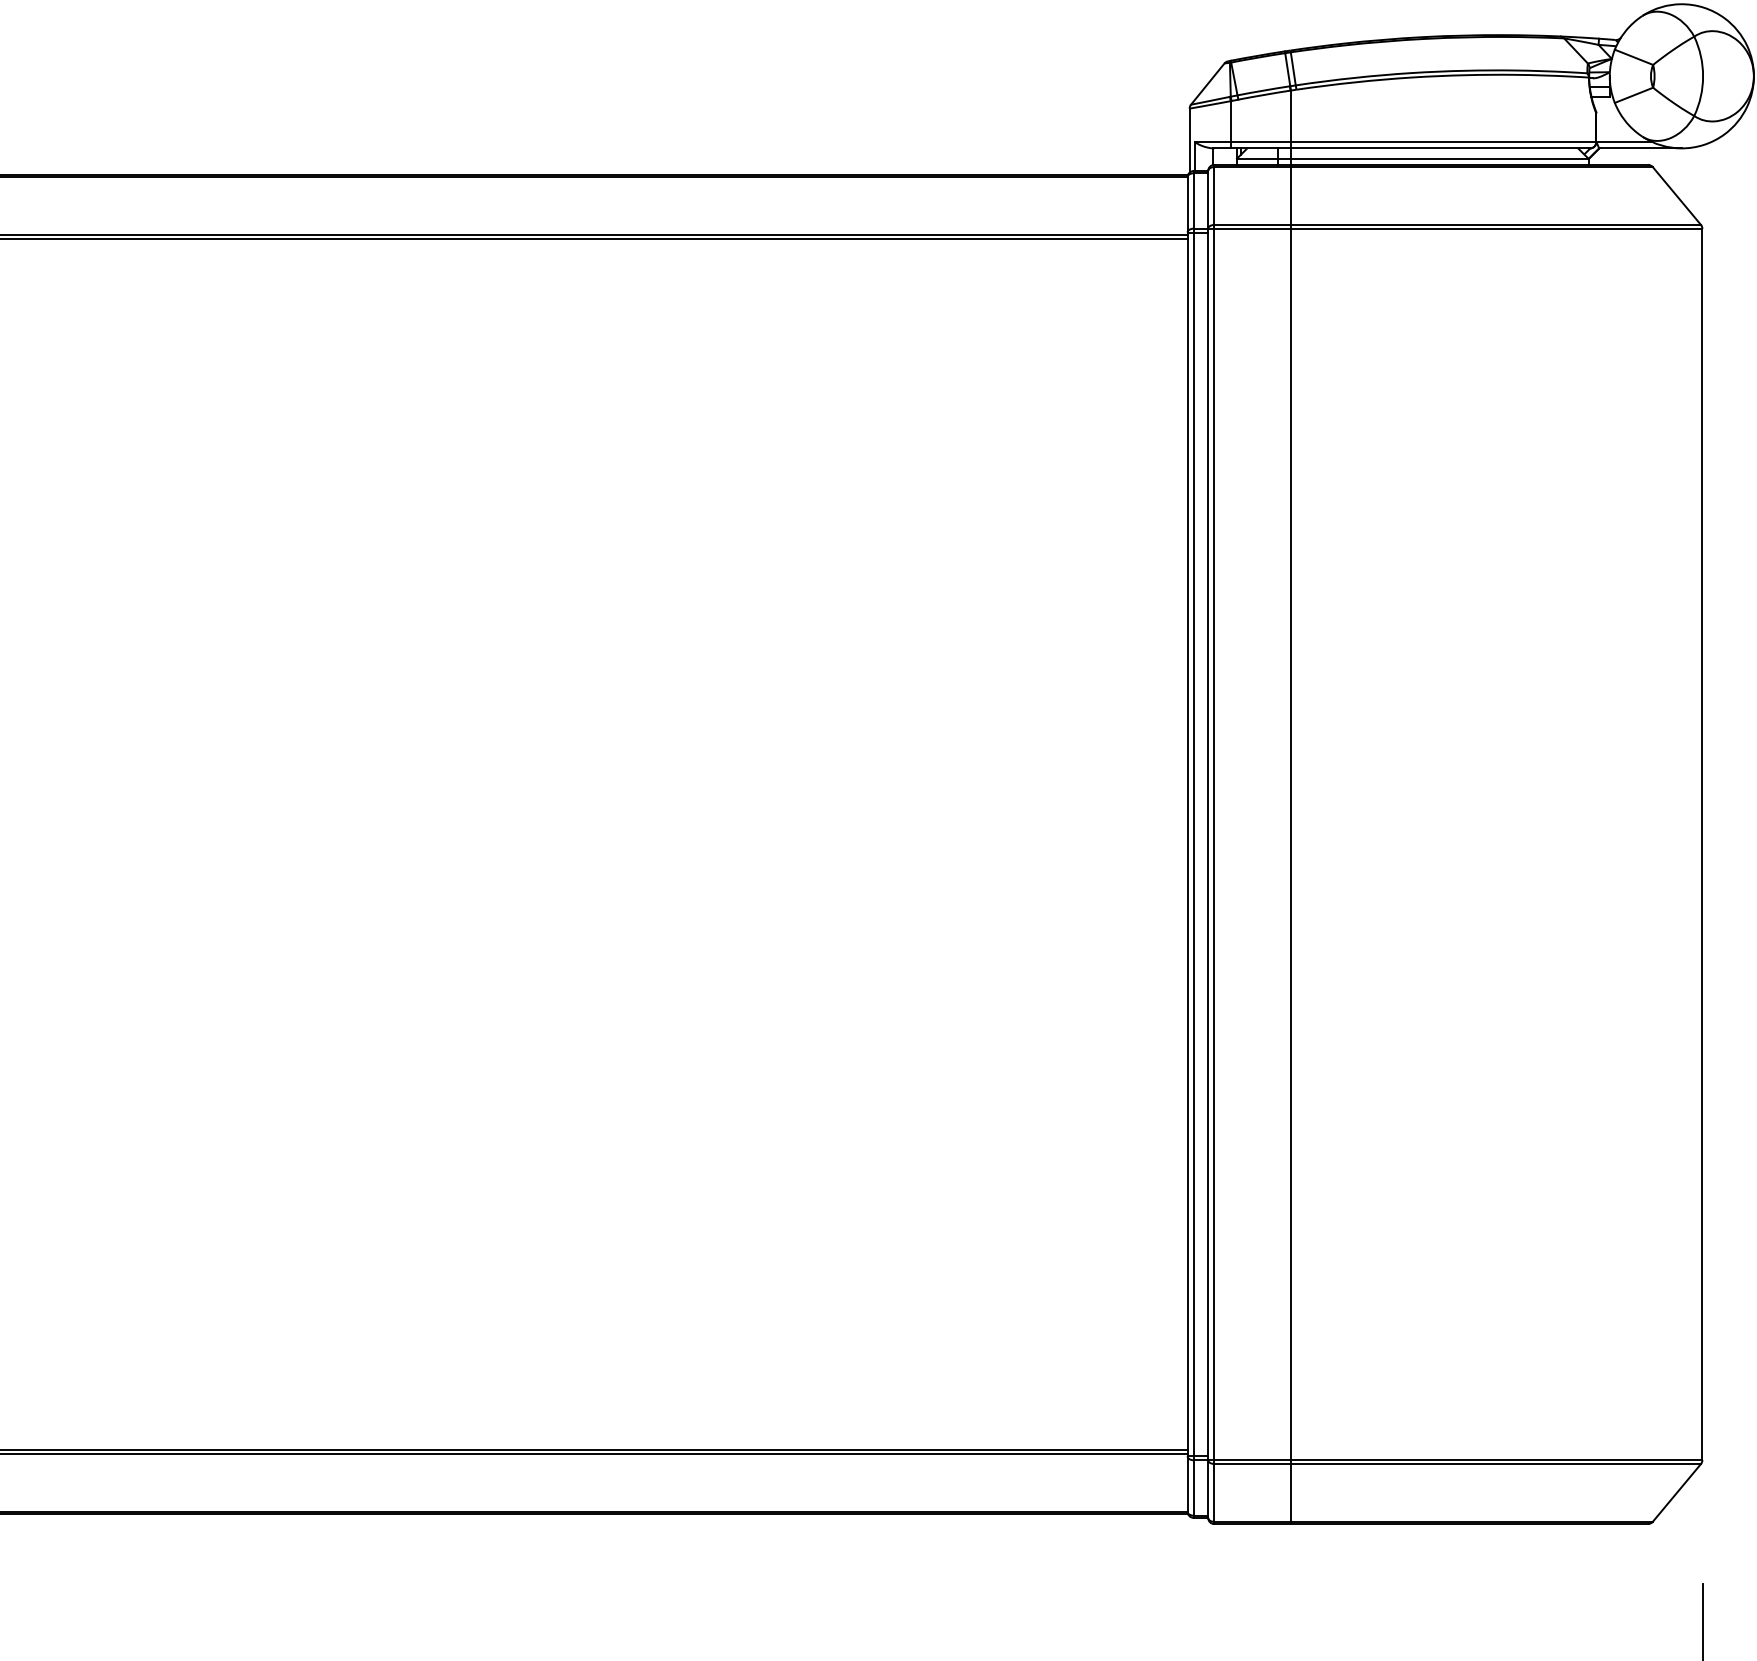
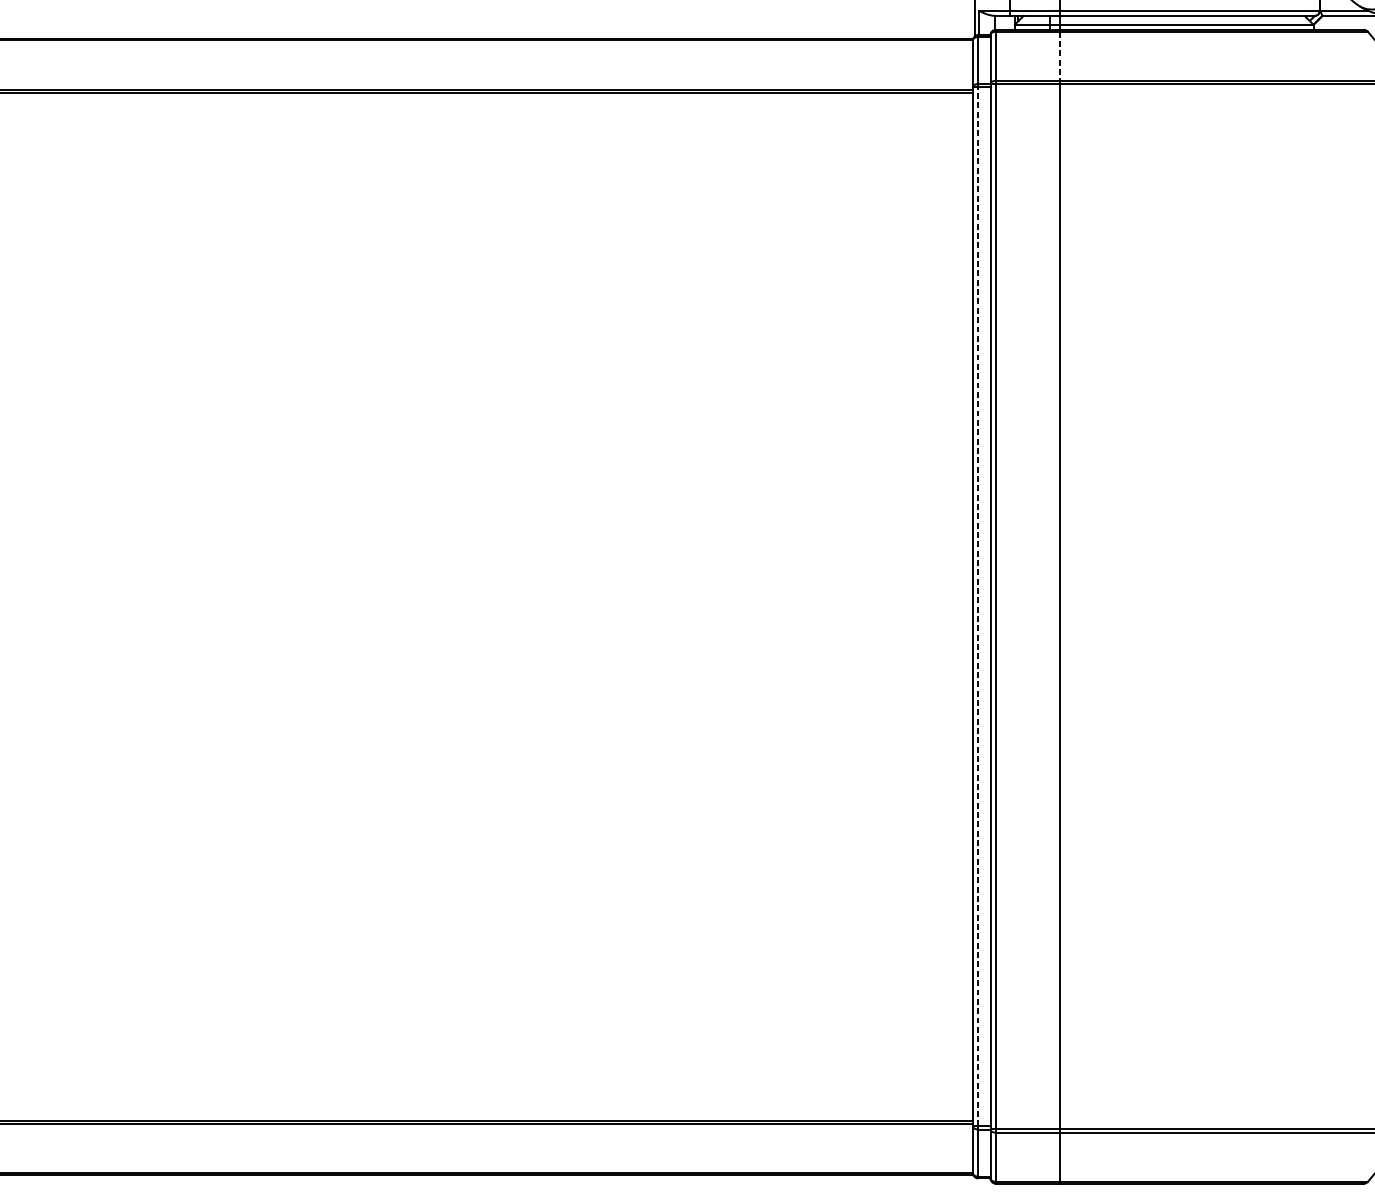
line: (1290, 196) -> (1060, 56), solid -> dashed
line: (1193, 844) -> (978, 606), solid -> dashed

